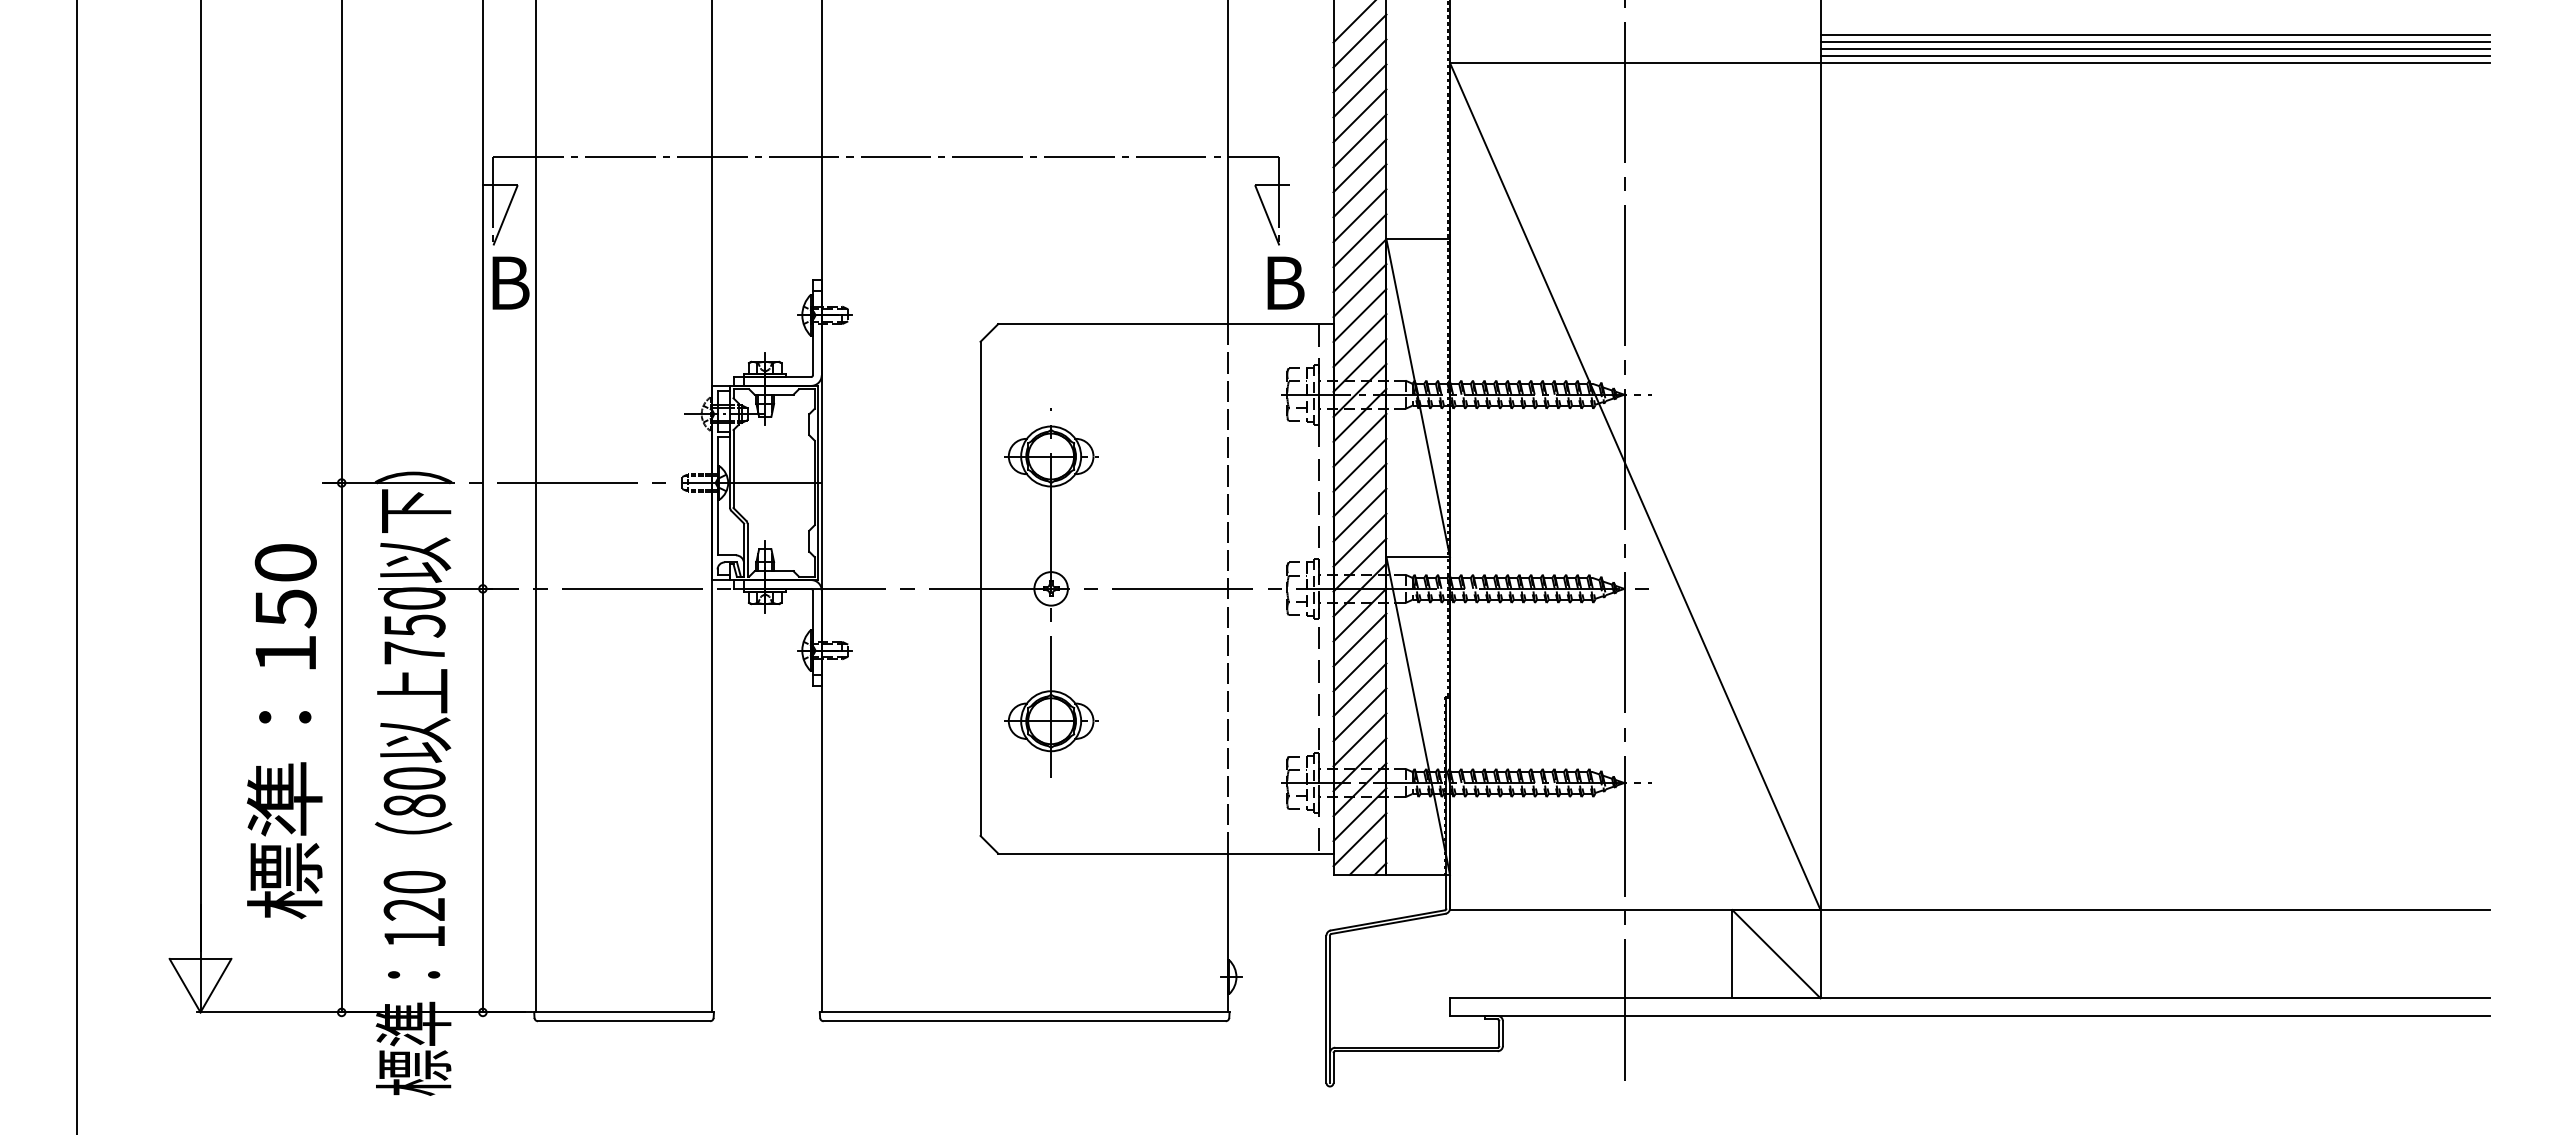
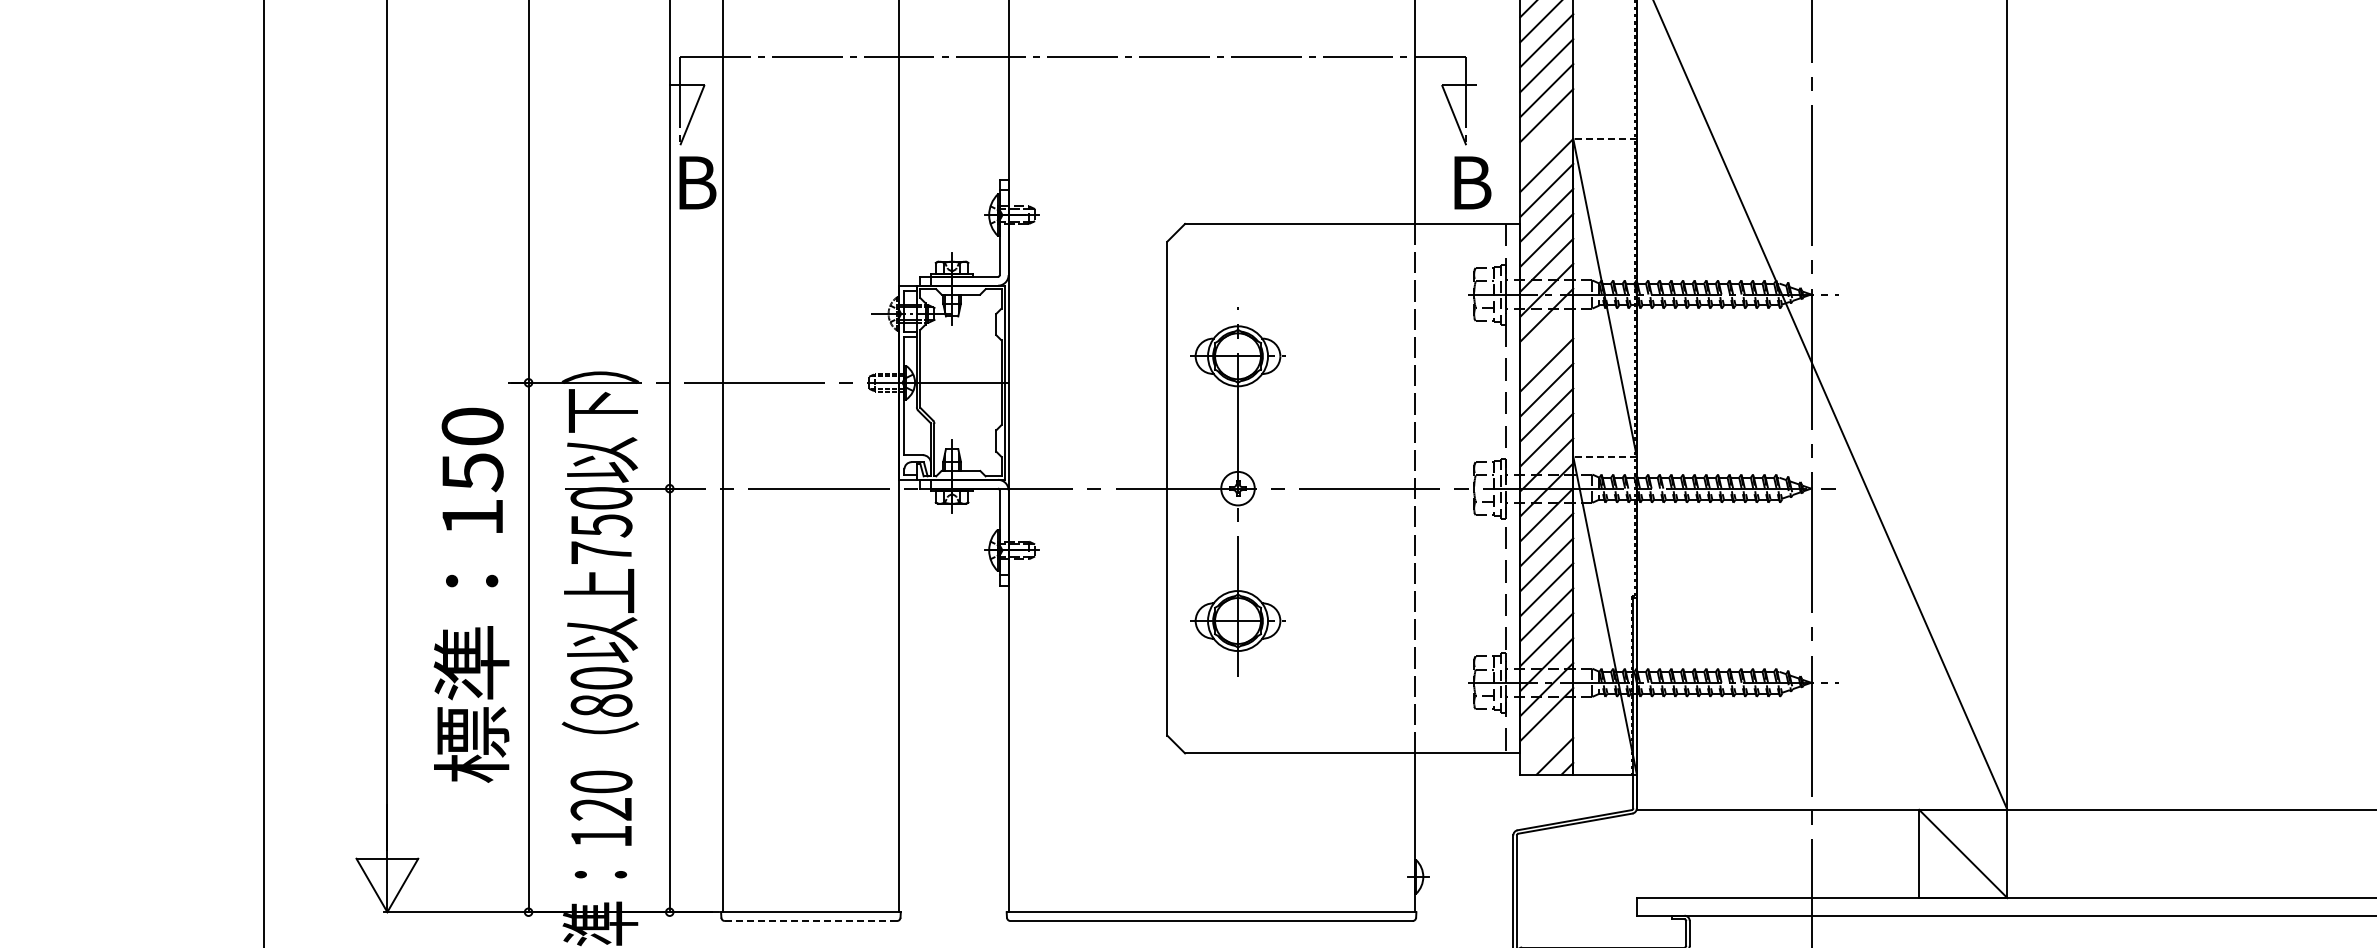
line: (1418, 239) -> (1605, 139), solid -> dashed
line: (1359, 240) -> (1546, 140), removed
line: (1359, 439) -> (1546, 339), removed
line: (1418, 557) -> (1605, 457), solid -> dashed
text: (284, 731) -> (471, 595), moved
line: (1359, 839) -> (1546, 739), removed
line: (624, 1021) -> (811, 921), solid -> dashed

